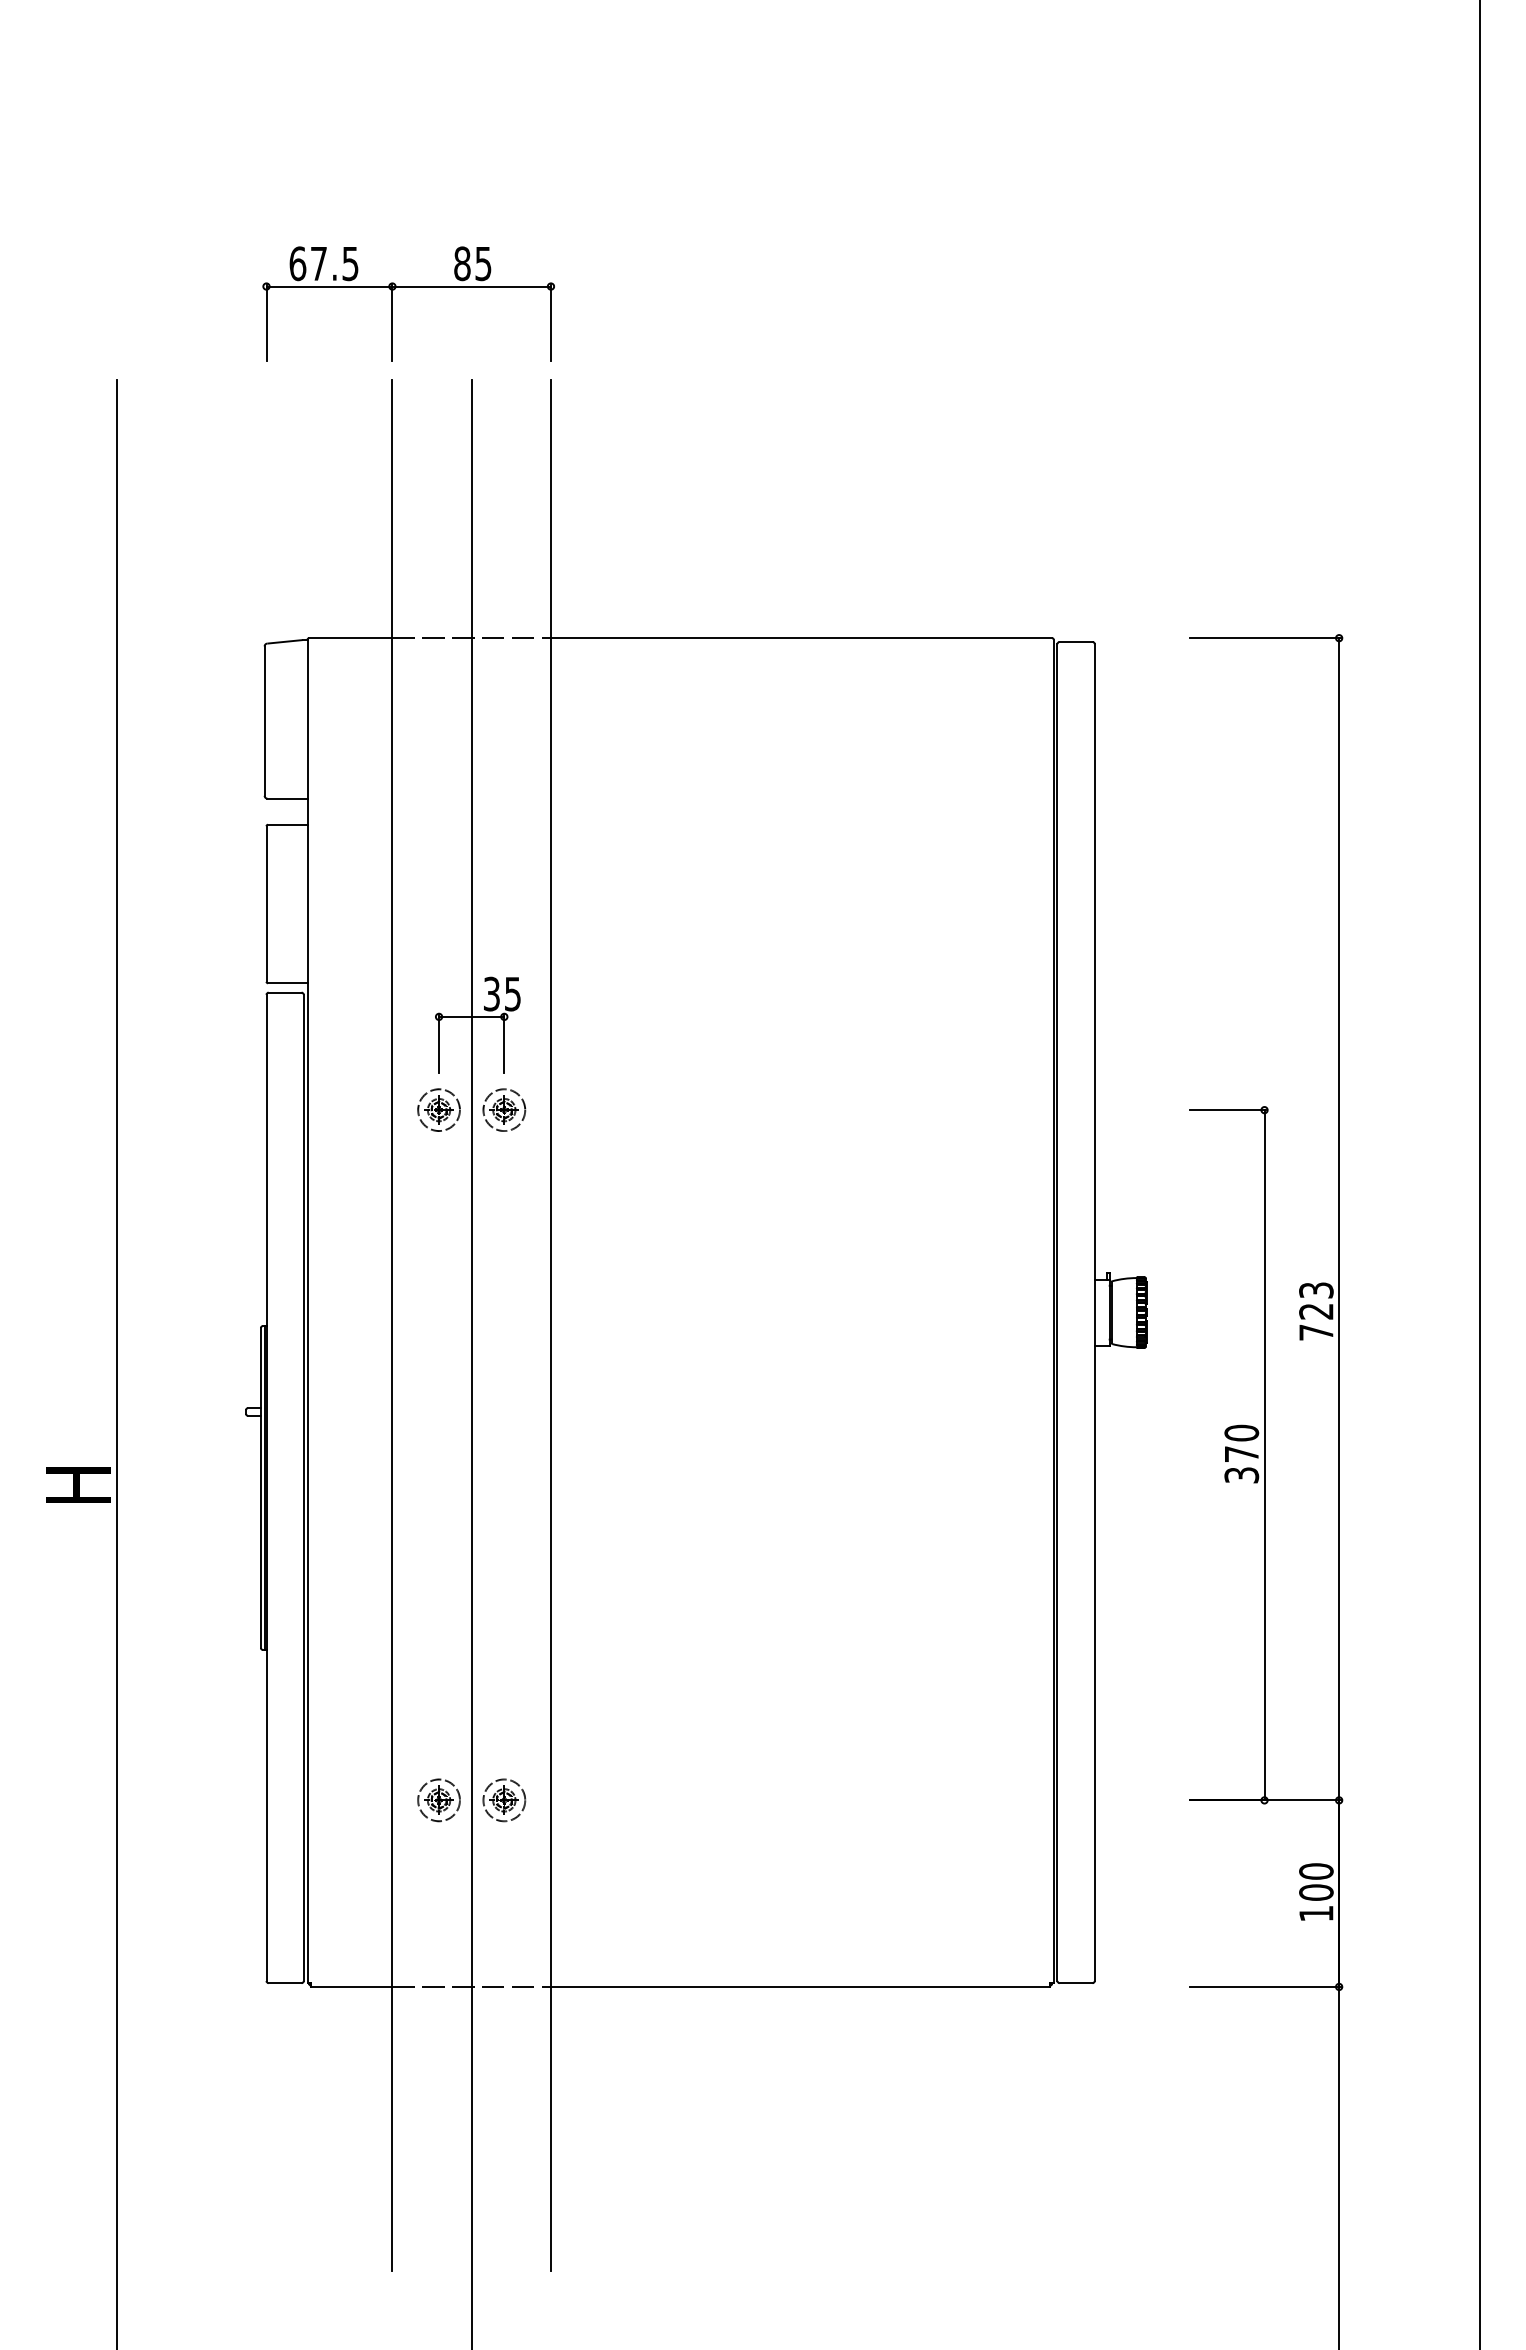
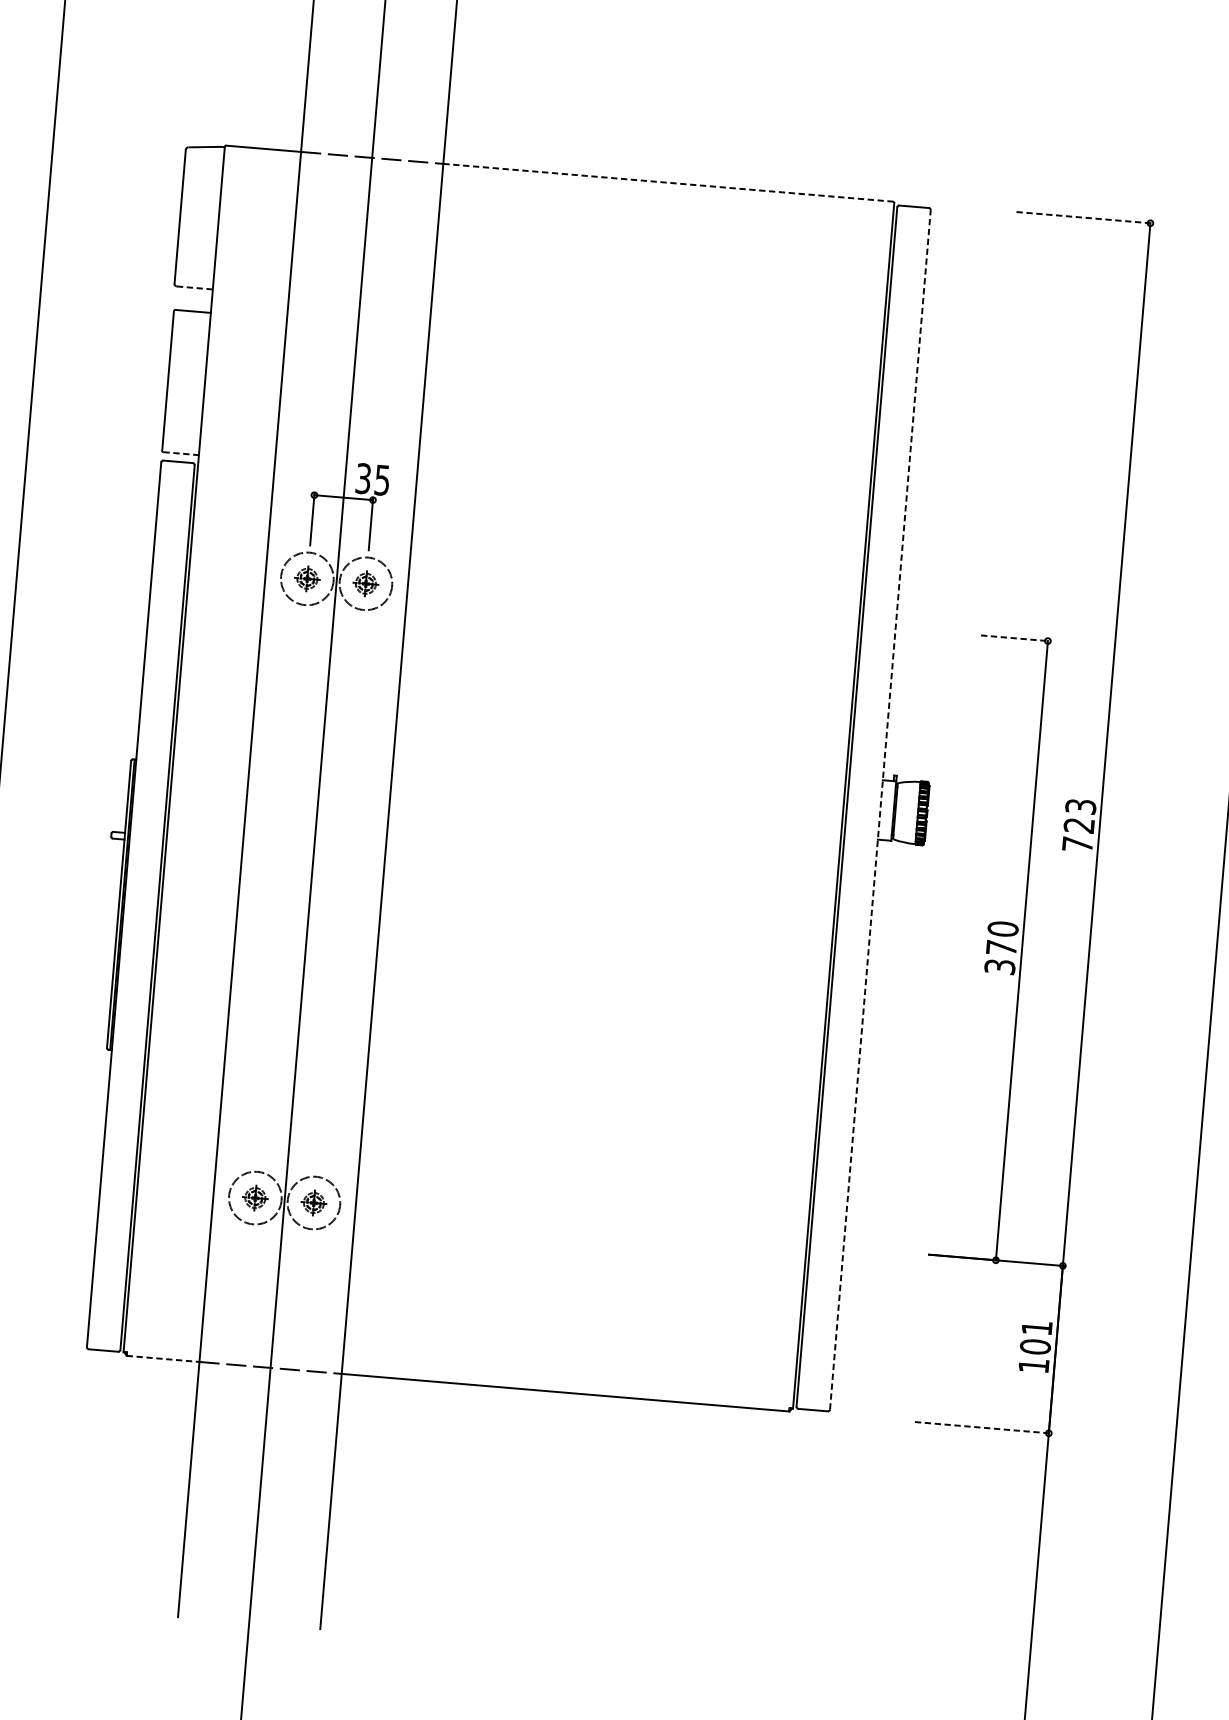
line: (801, 638) -> (668, 183), solid -> dashed
line: (1265, 638) -> (1084, 217), solid -> dashed
line: (287, 798) -> (194, 287), solid -> dashed
line: (287, 983) -> (180, 453), solid -> dashed
circle: (438, 1110) -> (306, 579), size x1.4
circle: (504, 1110) -> (366, 584), size x1.4
line: (1228, 1110) -> (1015, 638), solid -> dashed
line: (1094, 1312) -> (880, 809), solid -> dashed
circle: (438, 1800) -> (254, 1198), size x1.4
circle: (504, 1800) -> (314, 1203), size x1.4
text: (1316, 1871) -> (1037, 1328), 100 -> 101
line: (351, 1986) -> (162, 1358), solid -> dashed
line: (1265, 1986) -> (982, 1427), solid -> dashed

